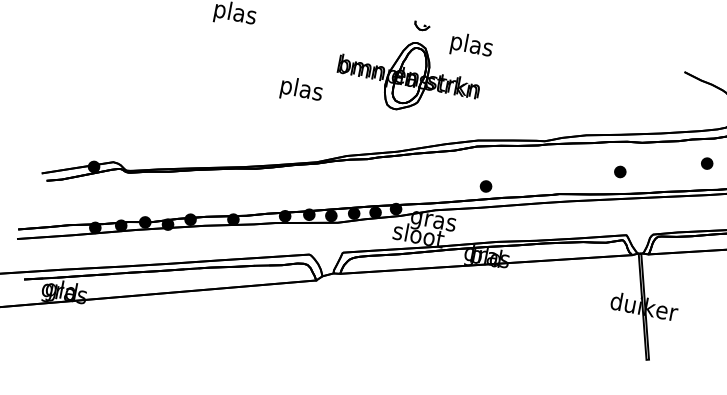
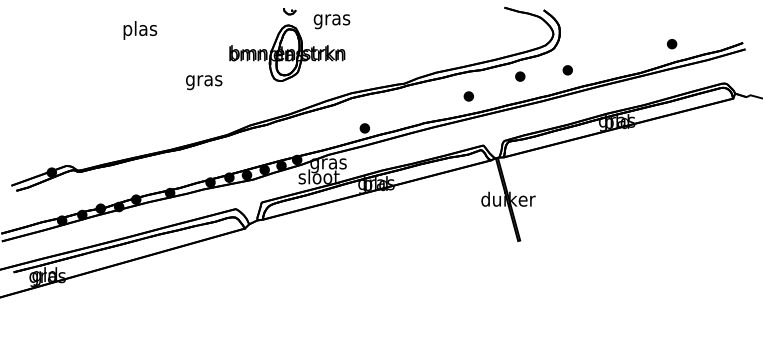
text: (470, 45) -> (331, 19), plas -> gras
text: (301, 90) -> (204, 80), plas -> gras
part: (707, 163) -> (520, 76), moved

